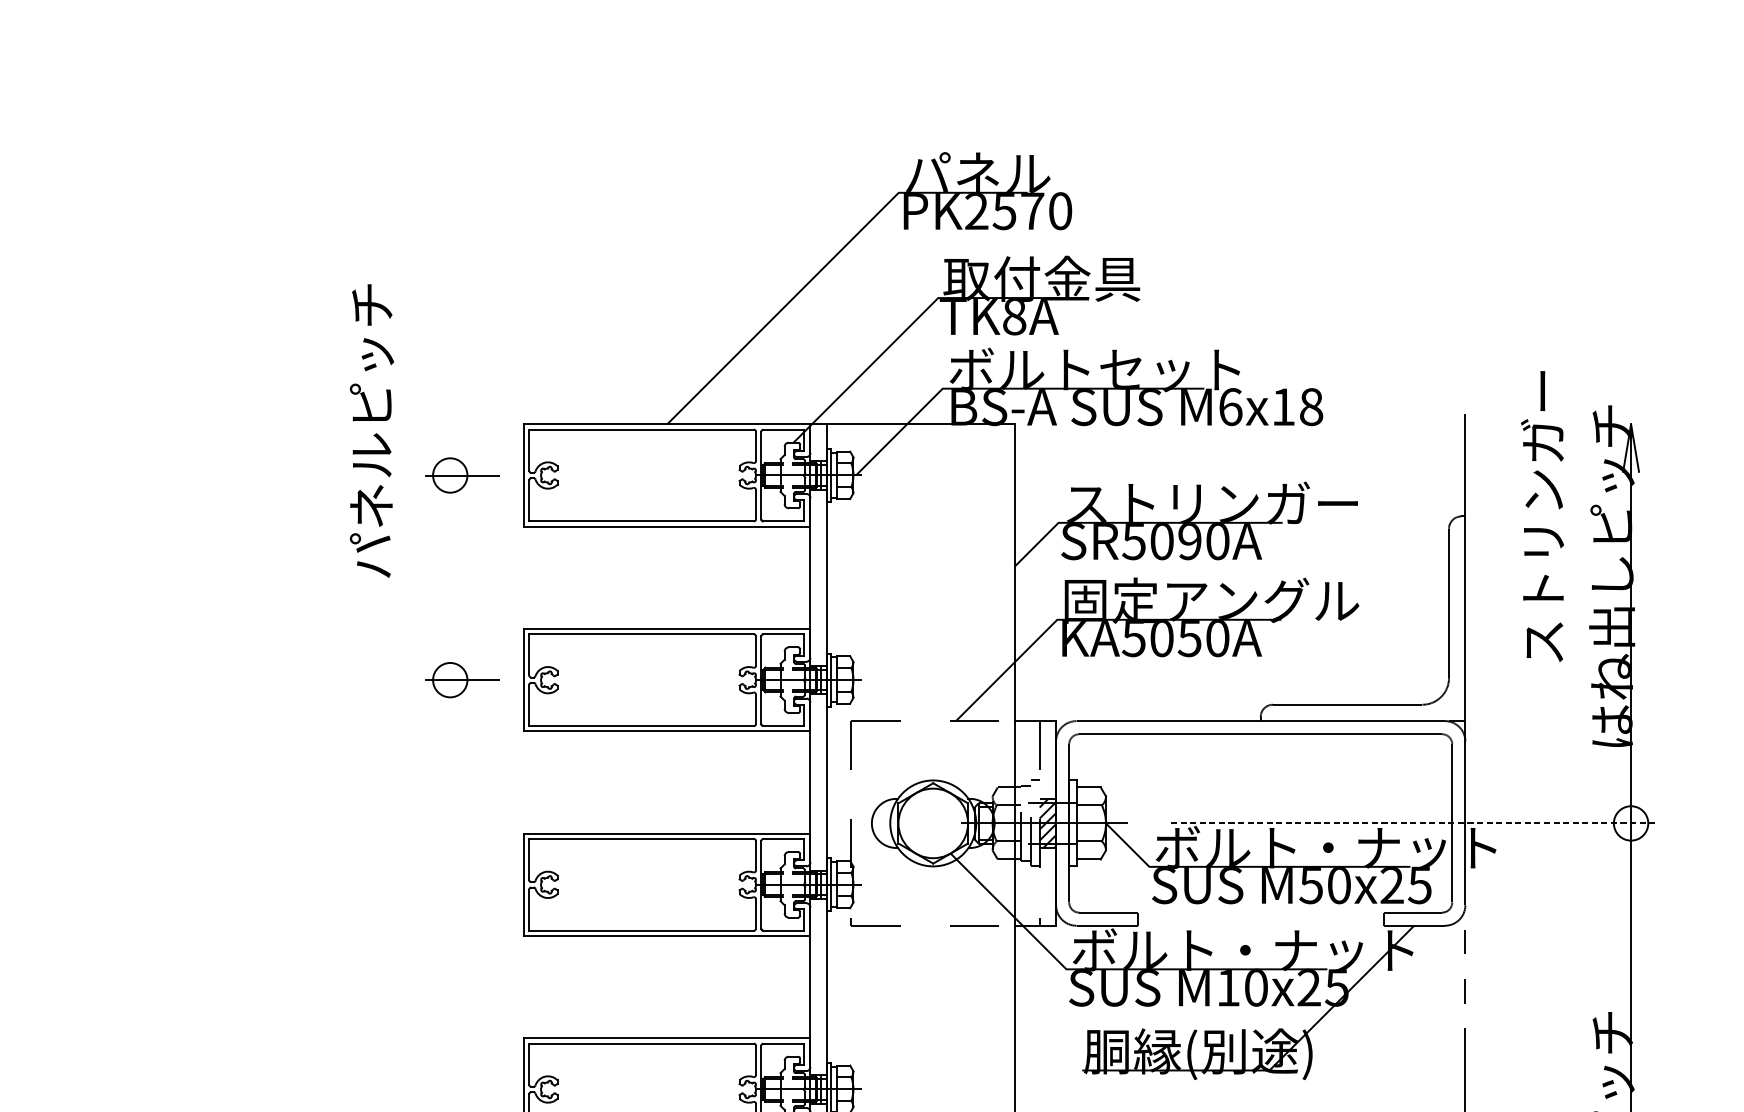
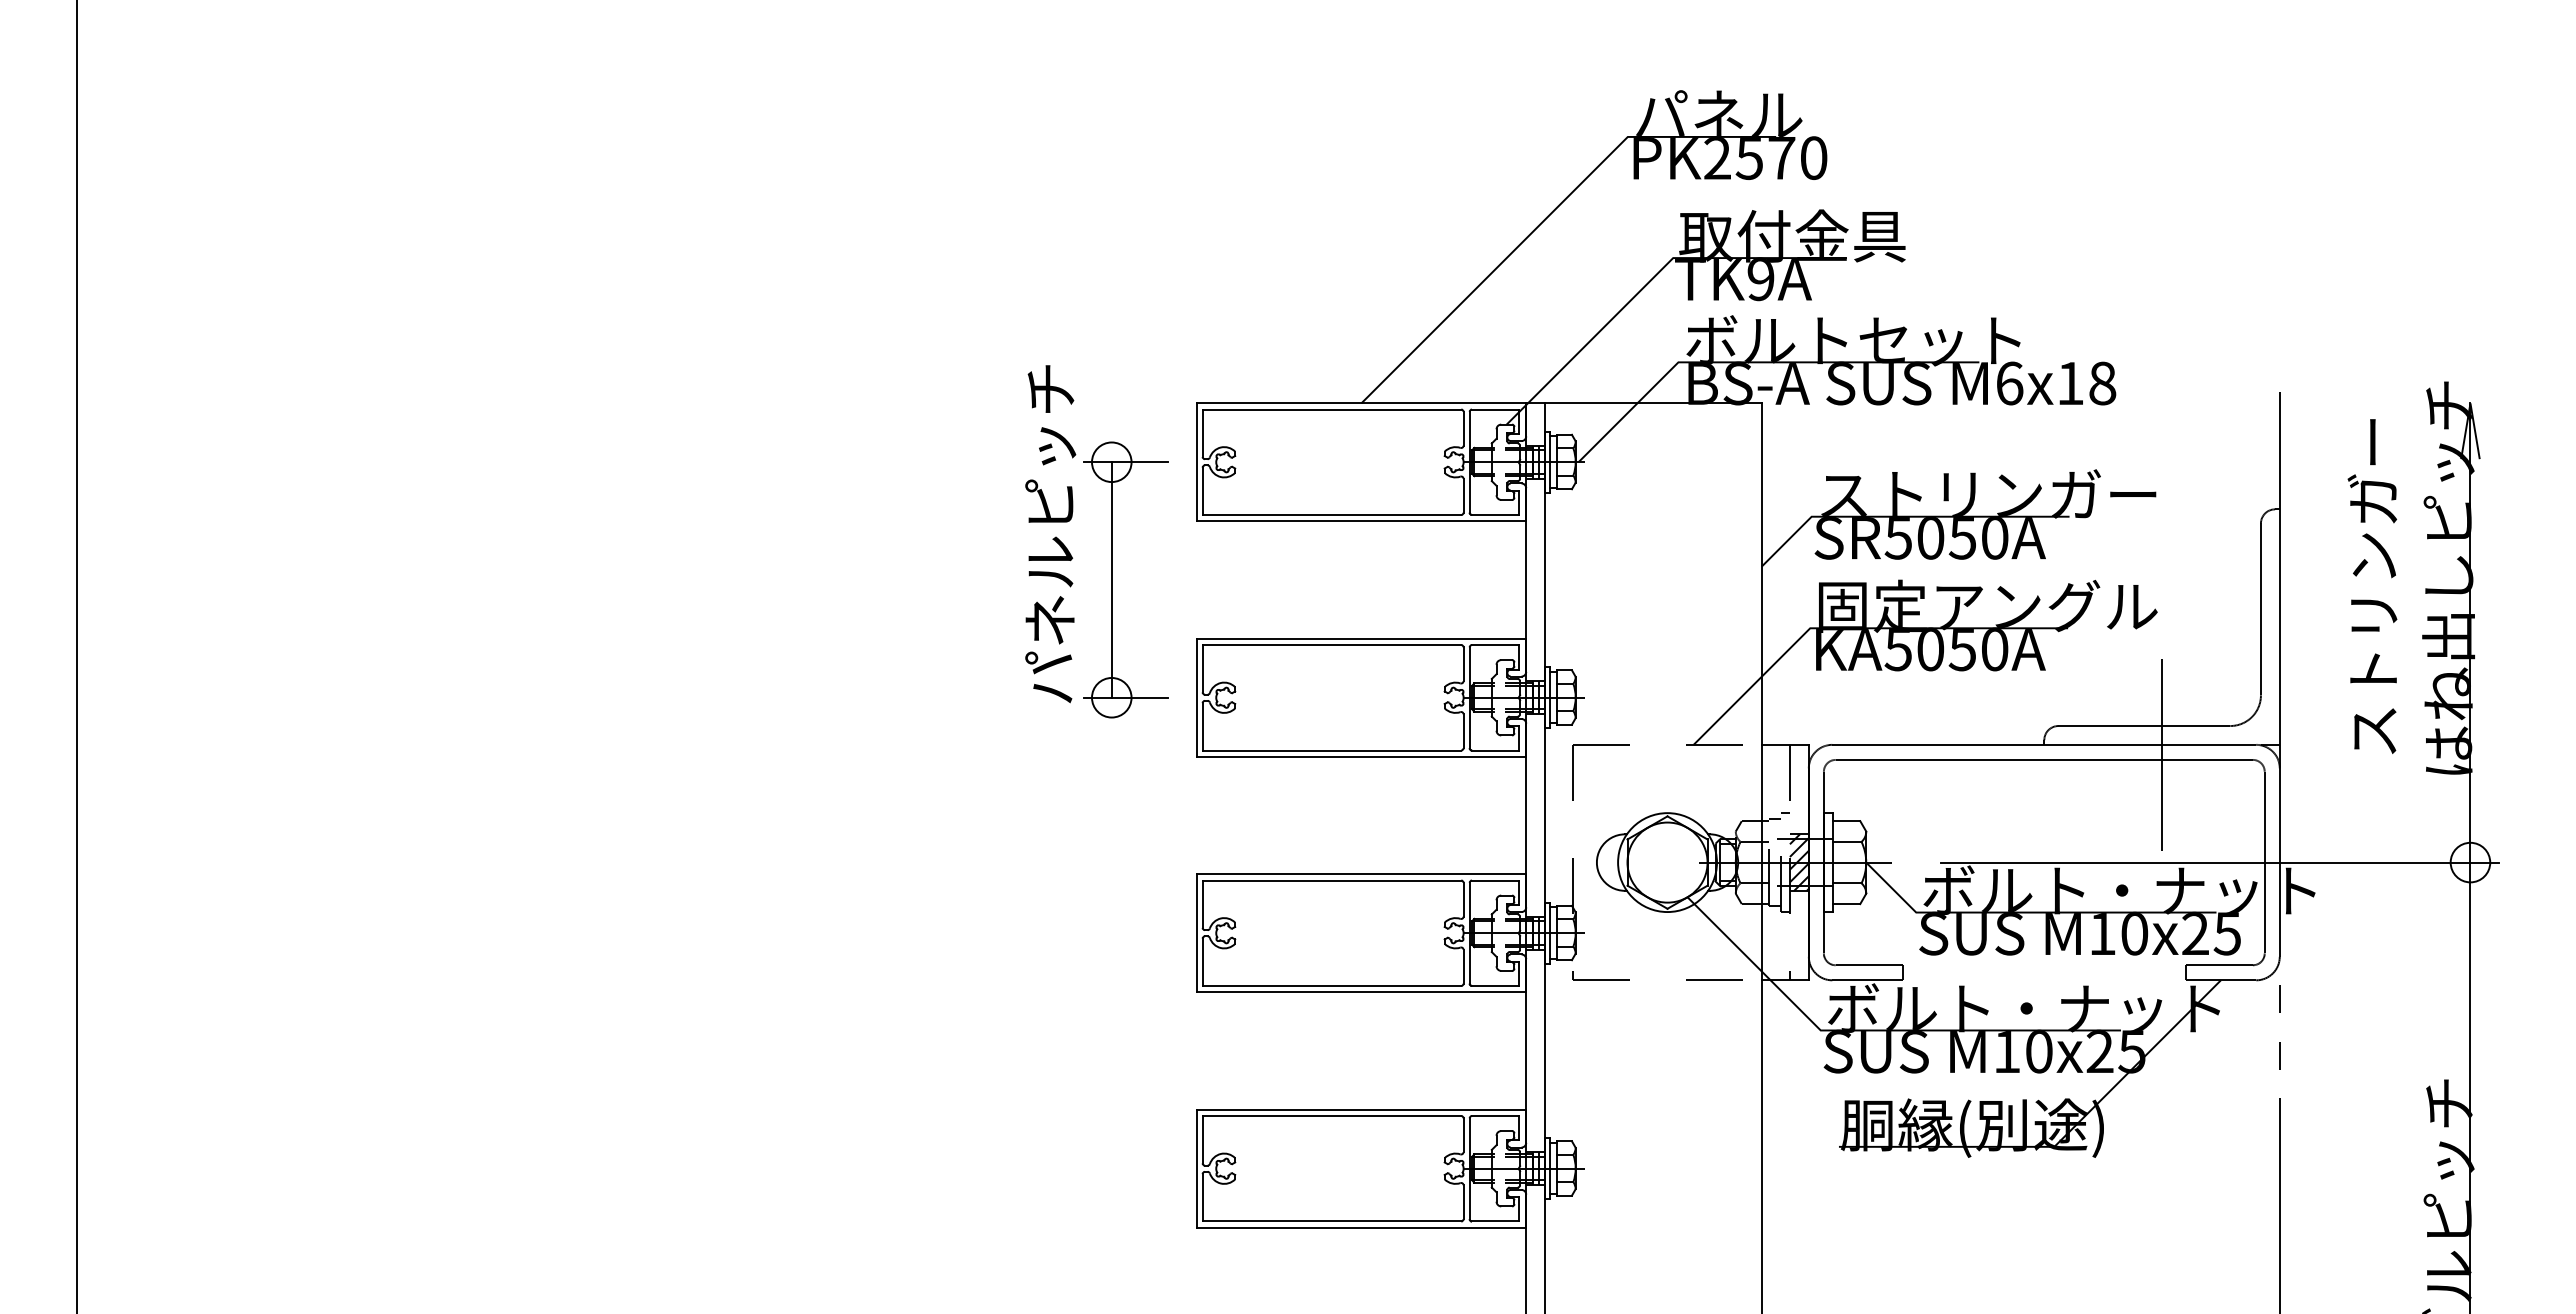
text: (1014, 317) -> (1760, 280), TK8A -> TK9A
text: (371, 431) -> (1050, 534), moved
text: (1542, 516) -> (2372, 586), moved
text: (1188, 541) -> (1961, 538), SR5090A -> SR5050A
line: (450, 577) -> (1111, 579), added
line: (1363, 729) -> (2162, 754), added
line: (1412, 823) -> (2219, 862), dashed -> solid
text: (1310, 885) -> (2101, 934), M50x25 -> M10x25

